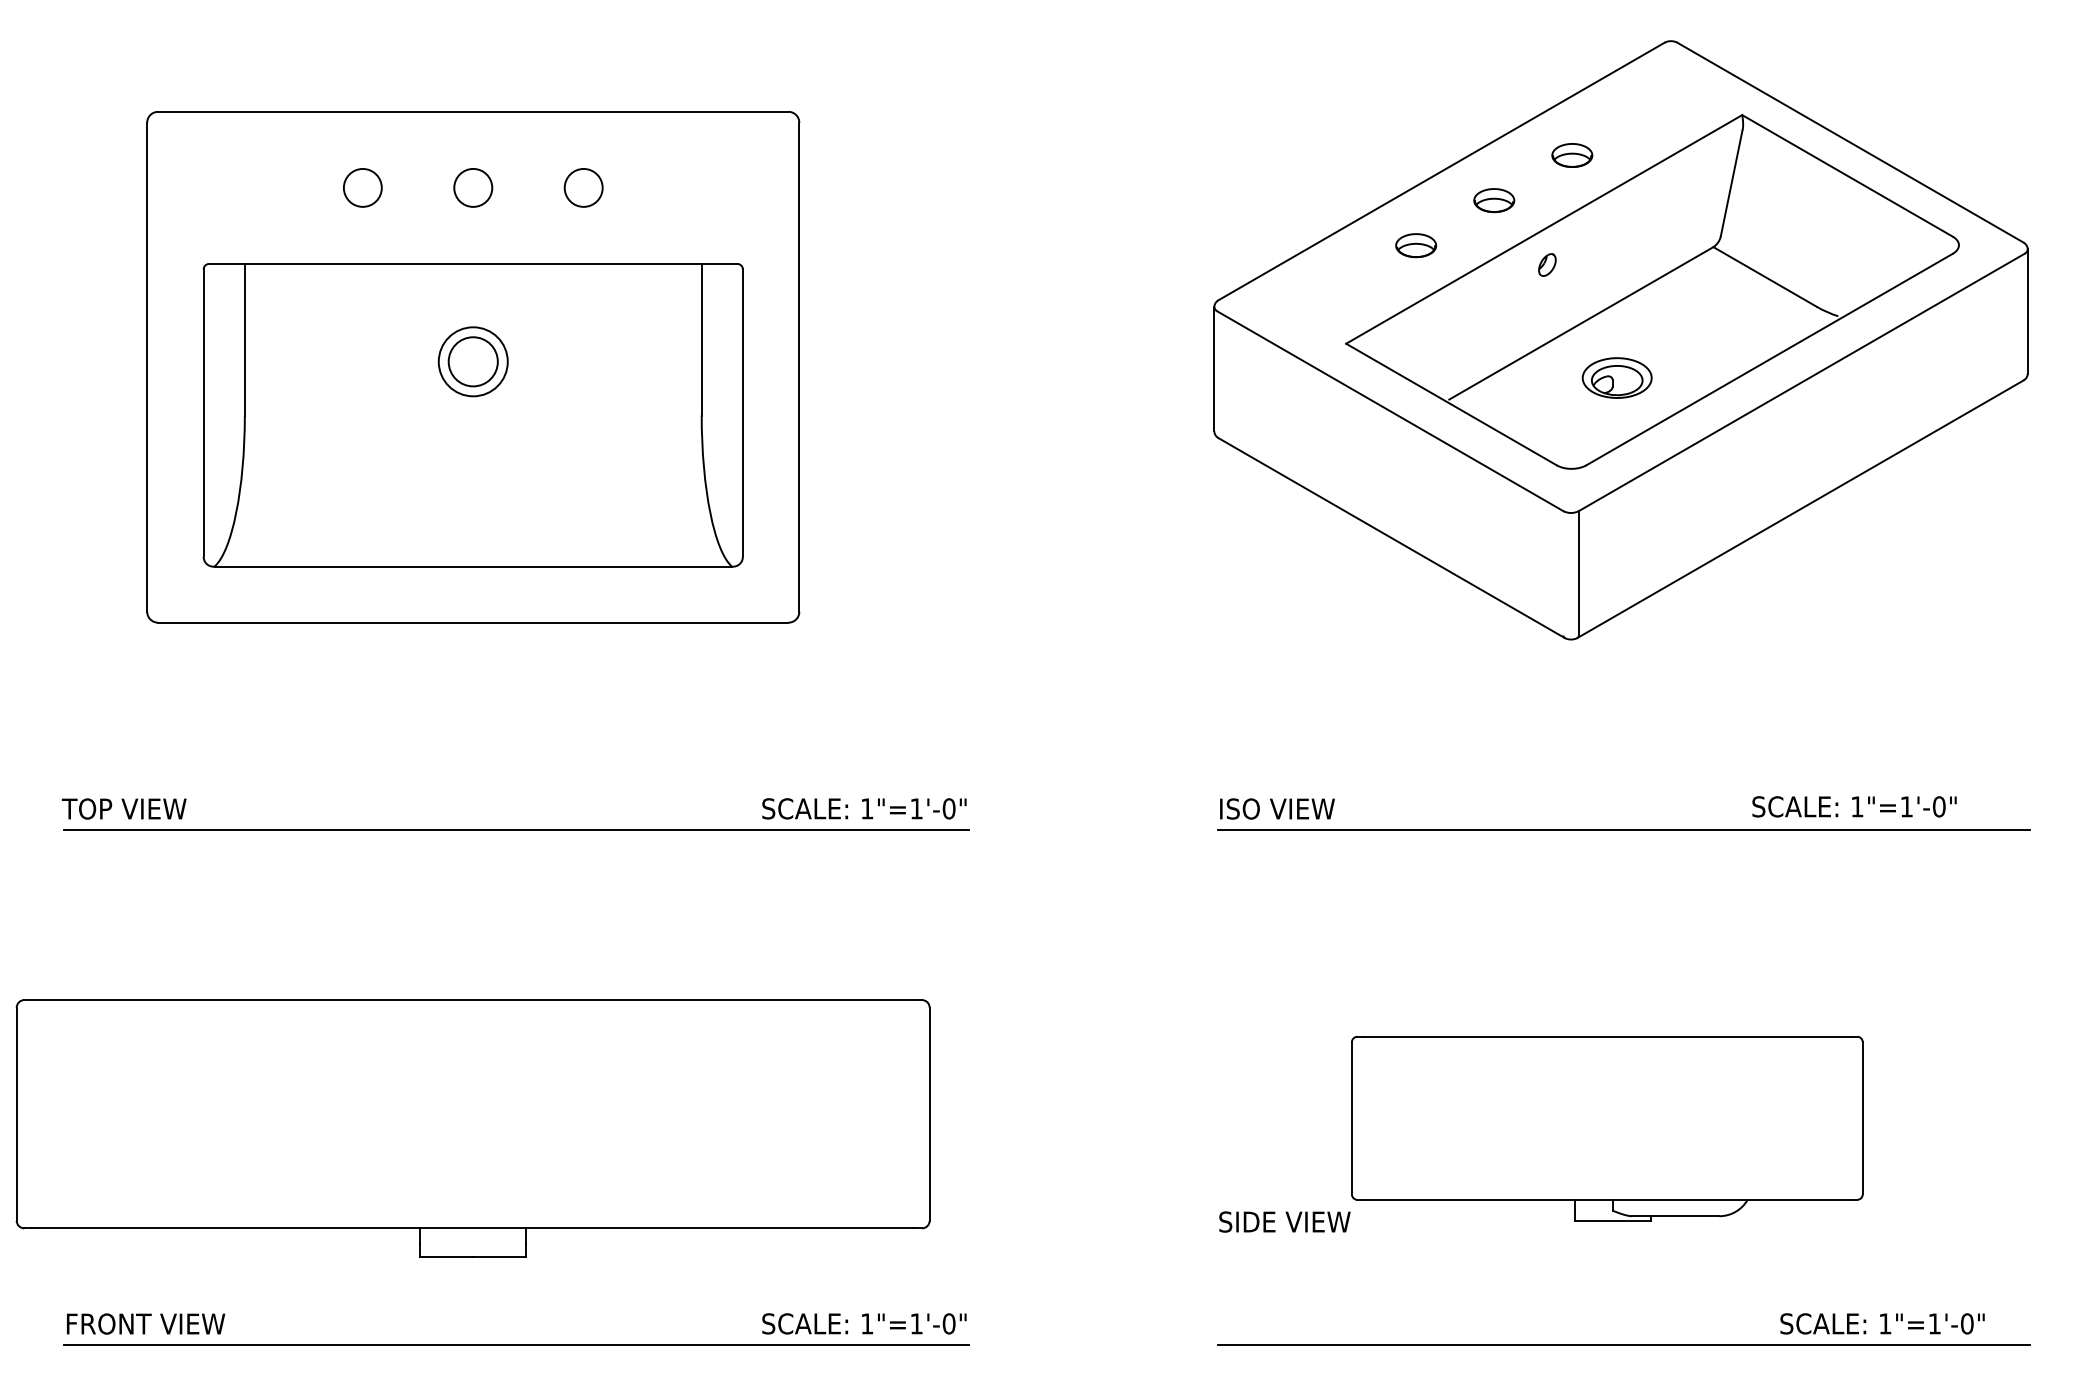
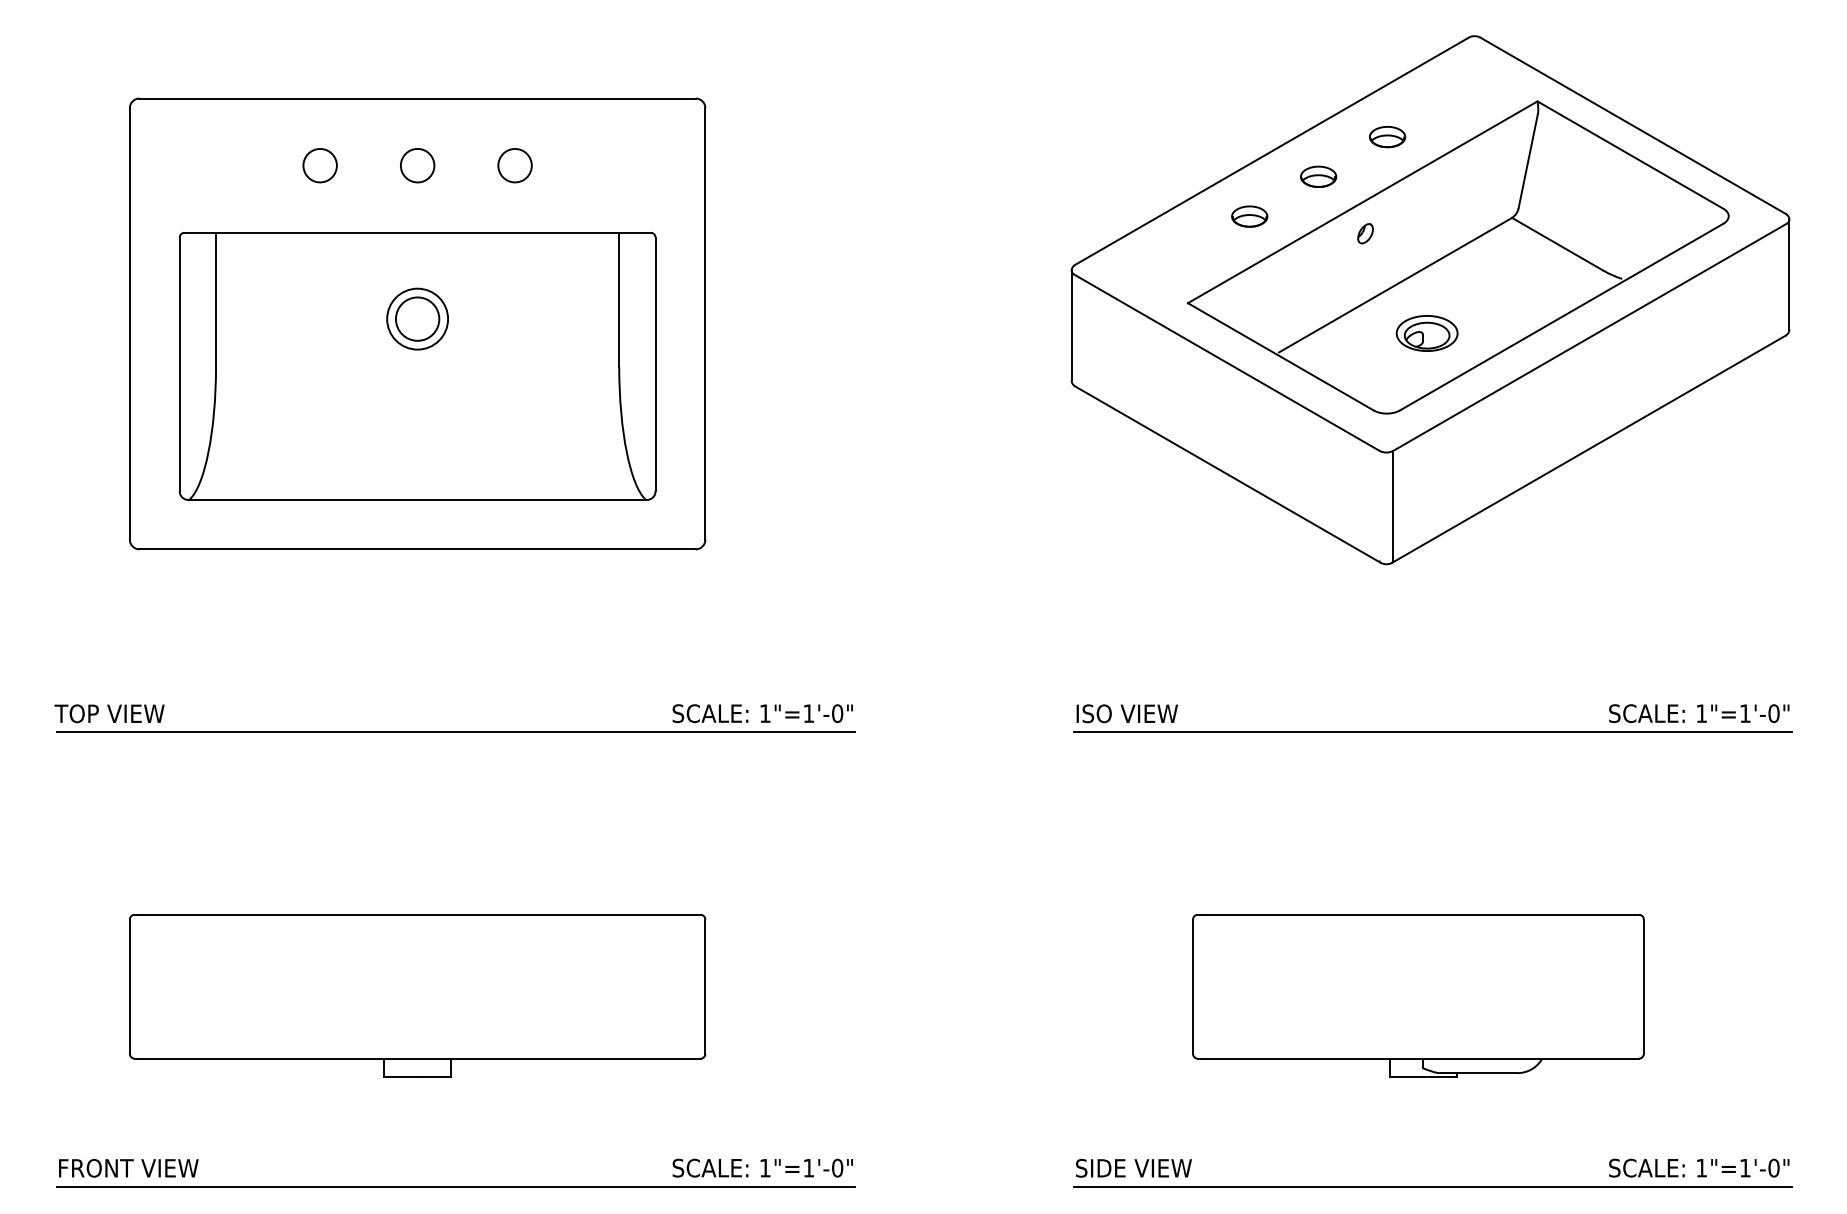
text: (1854, 806) -> (1699, 713), moved
part: (473, 1128) -> (417, 995), size x0.71
text: (1284, 1221) -> (1133, 1167), moved
text: (1882, 1323) -> (1699, 1167), moved

